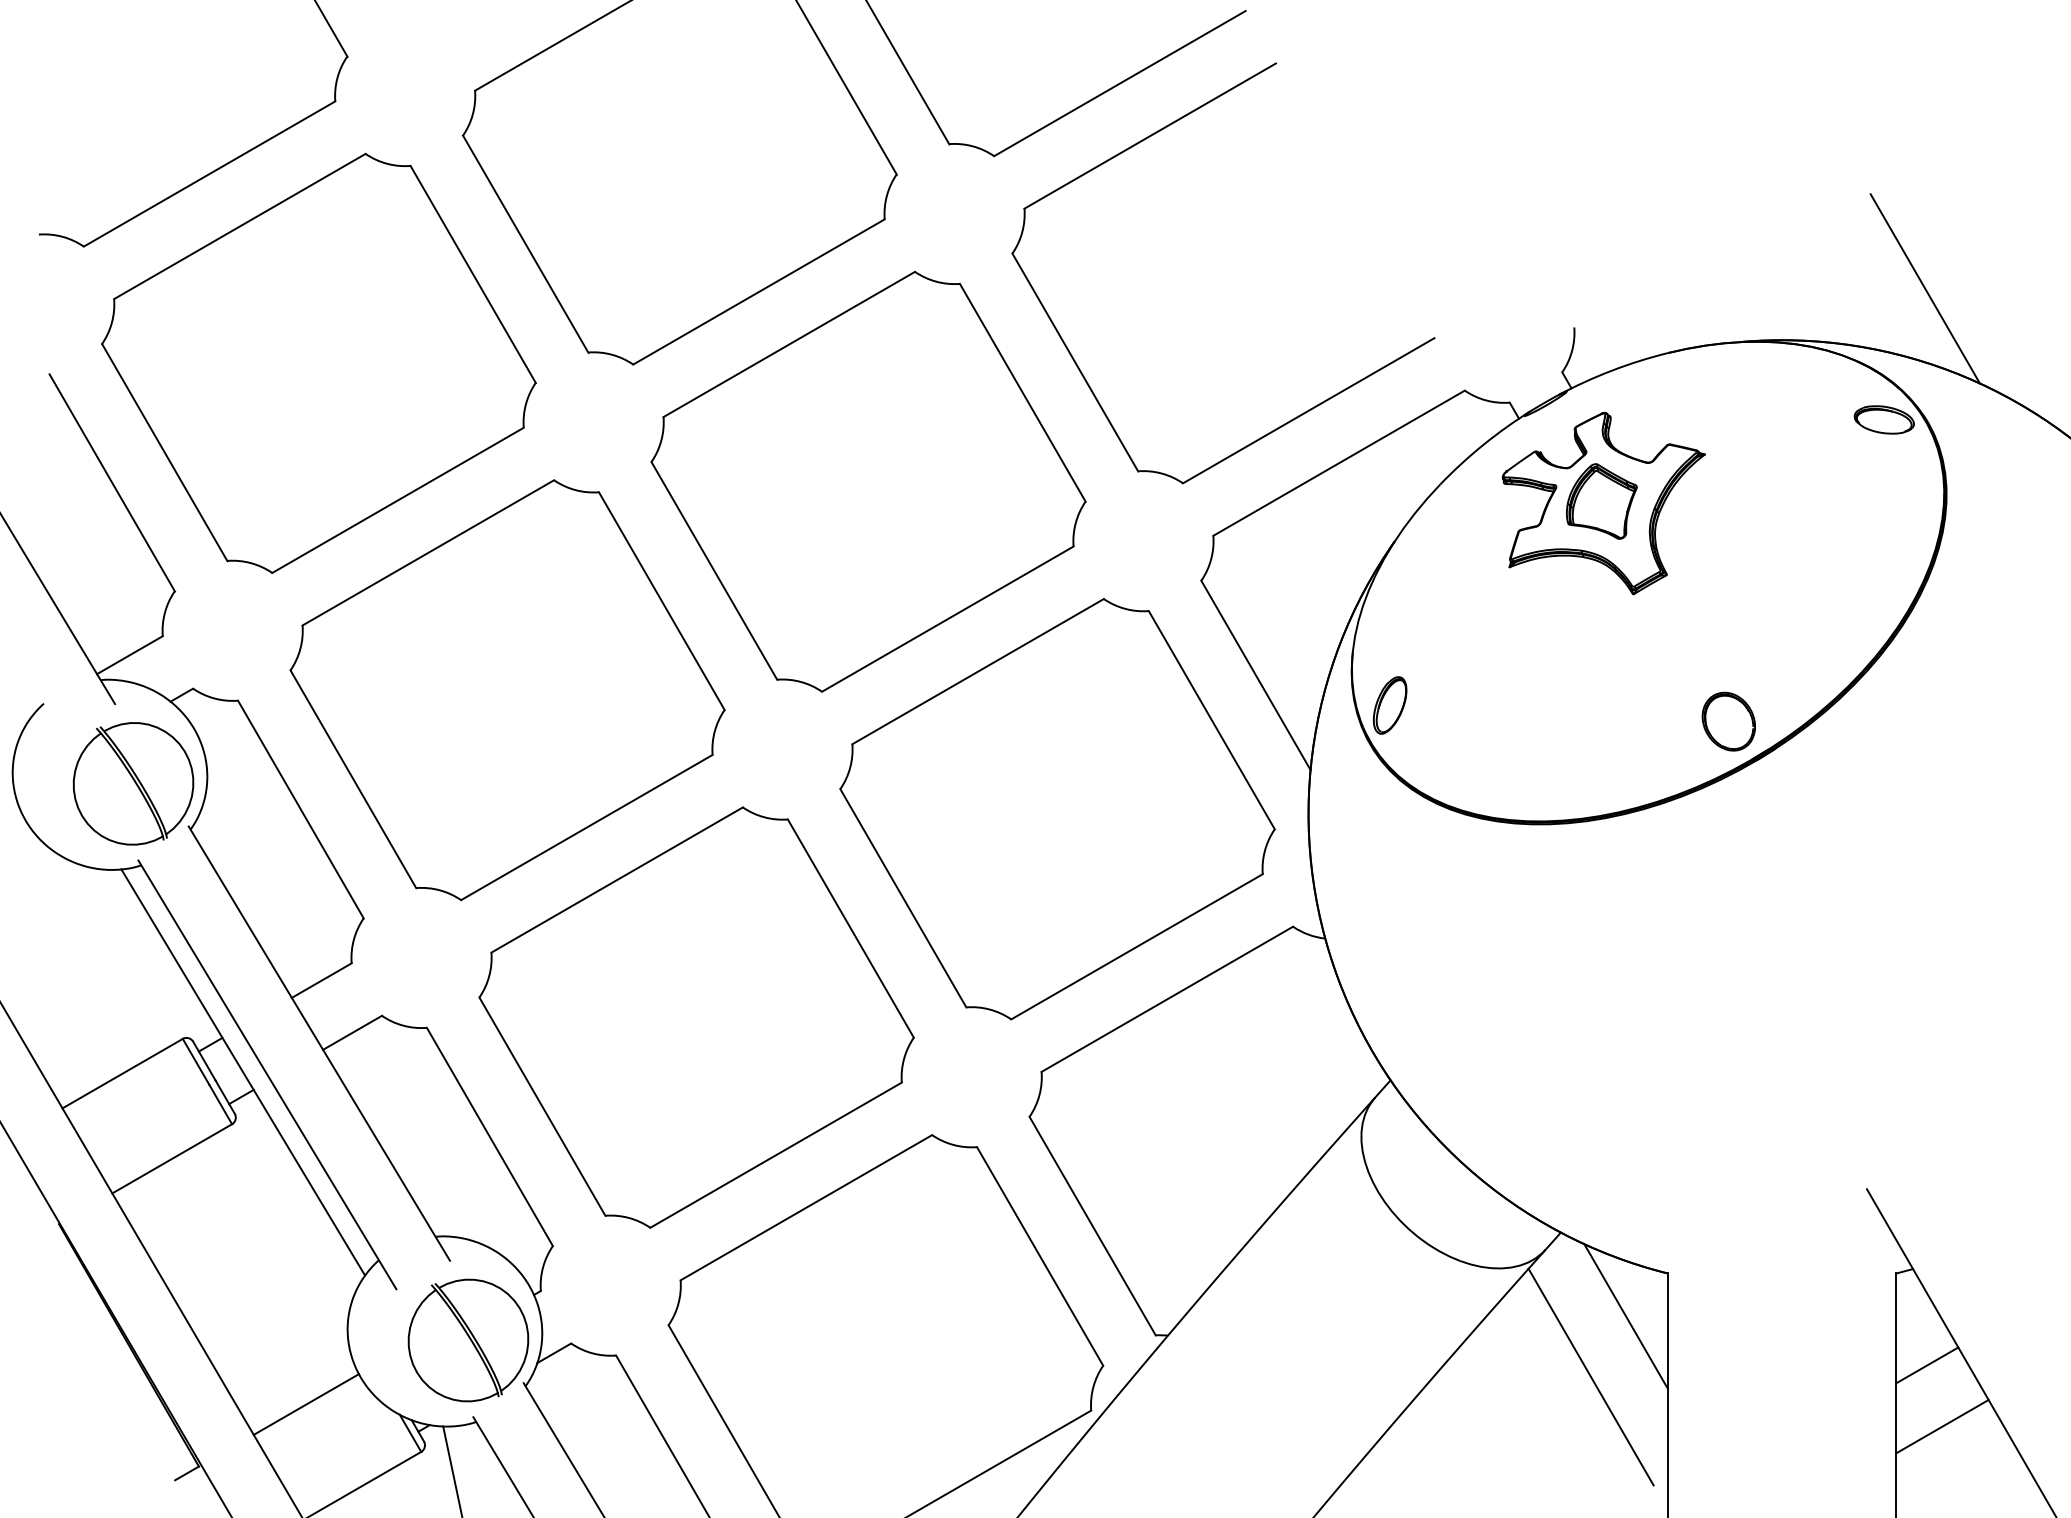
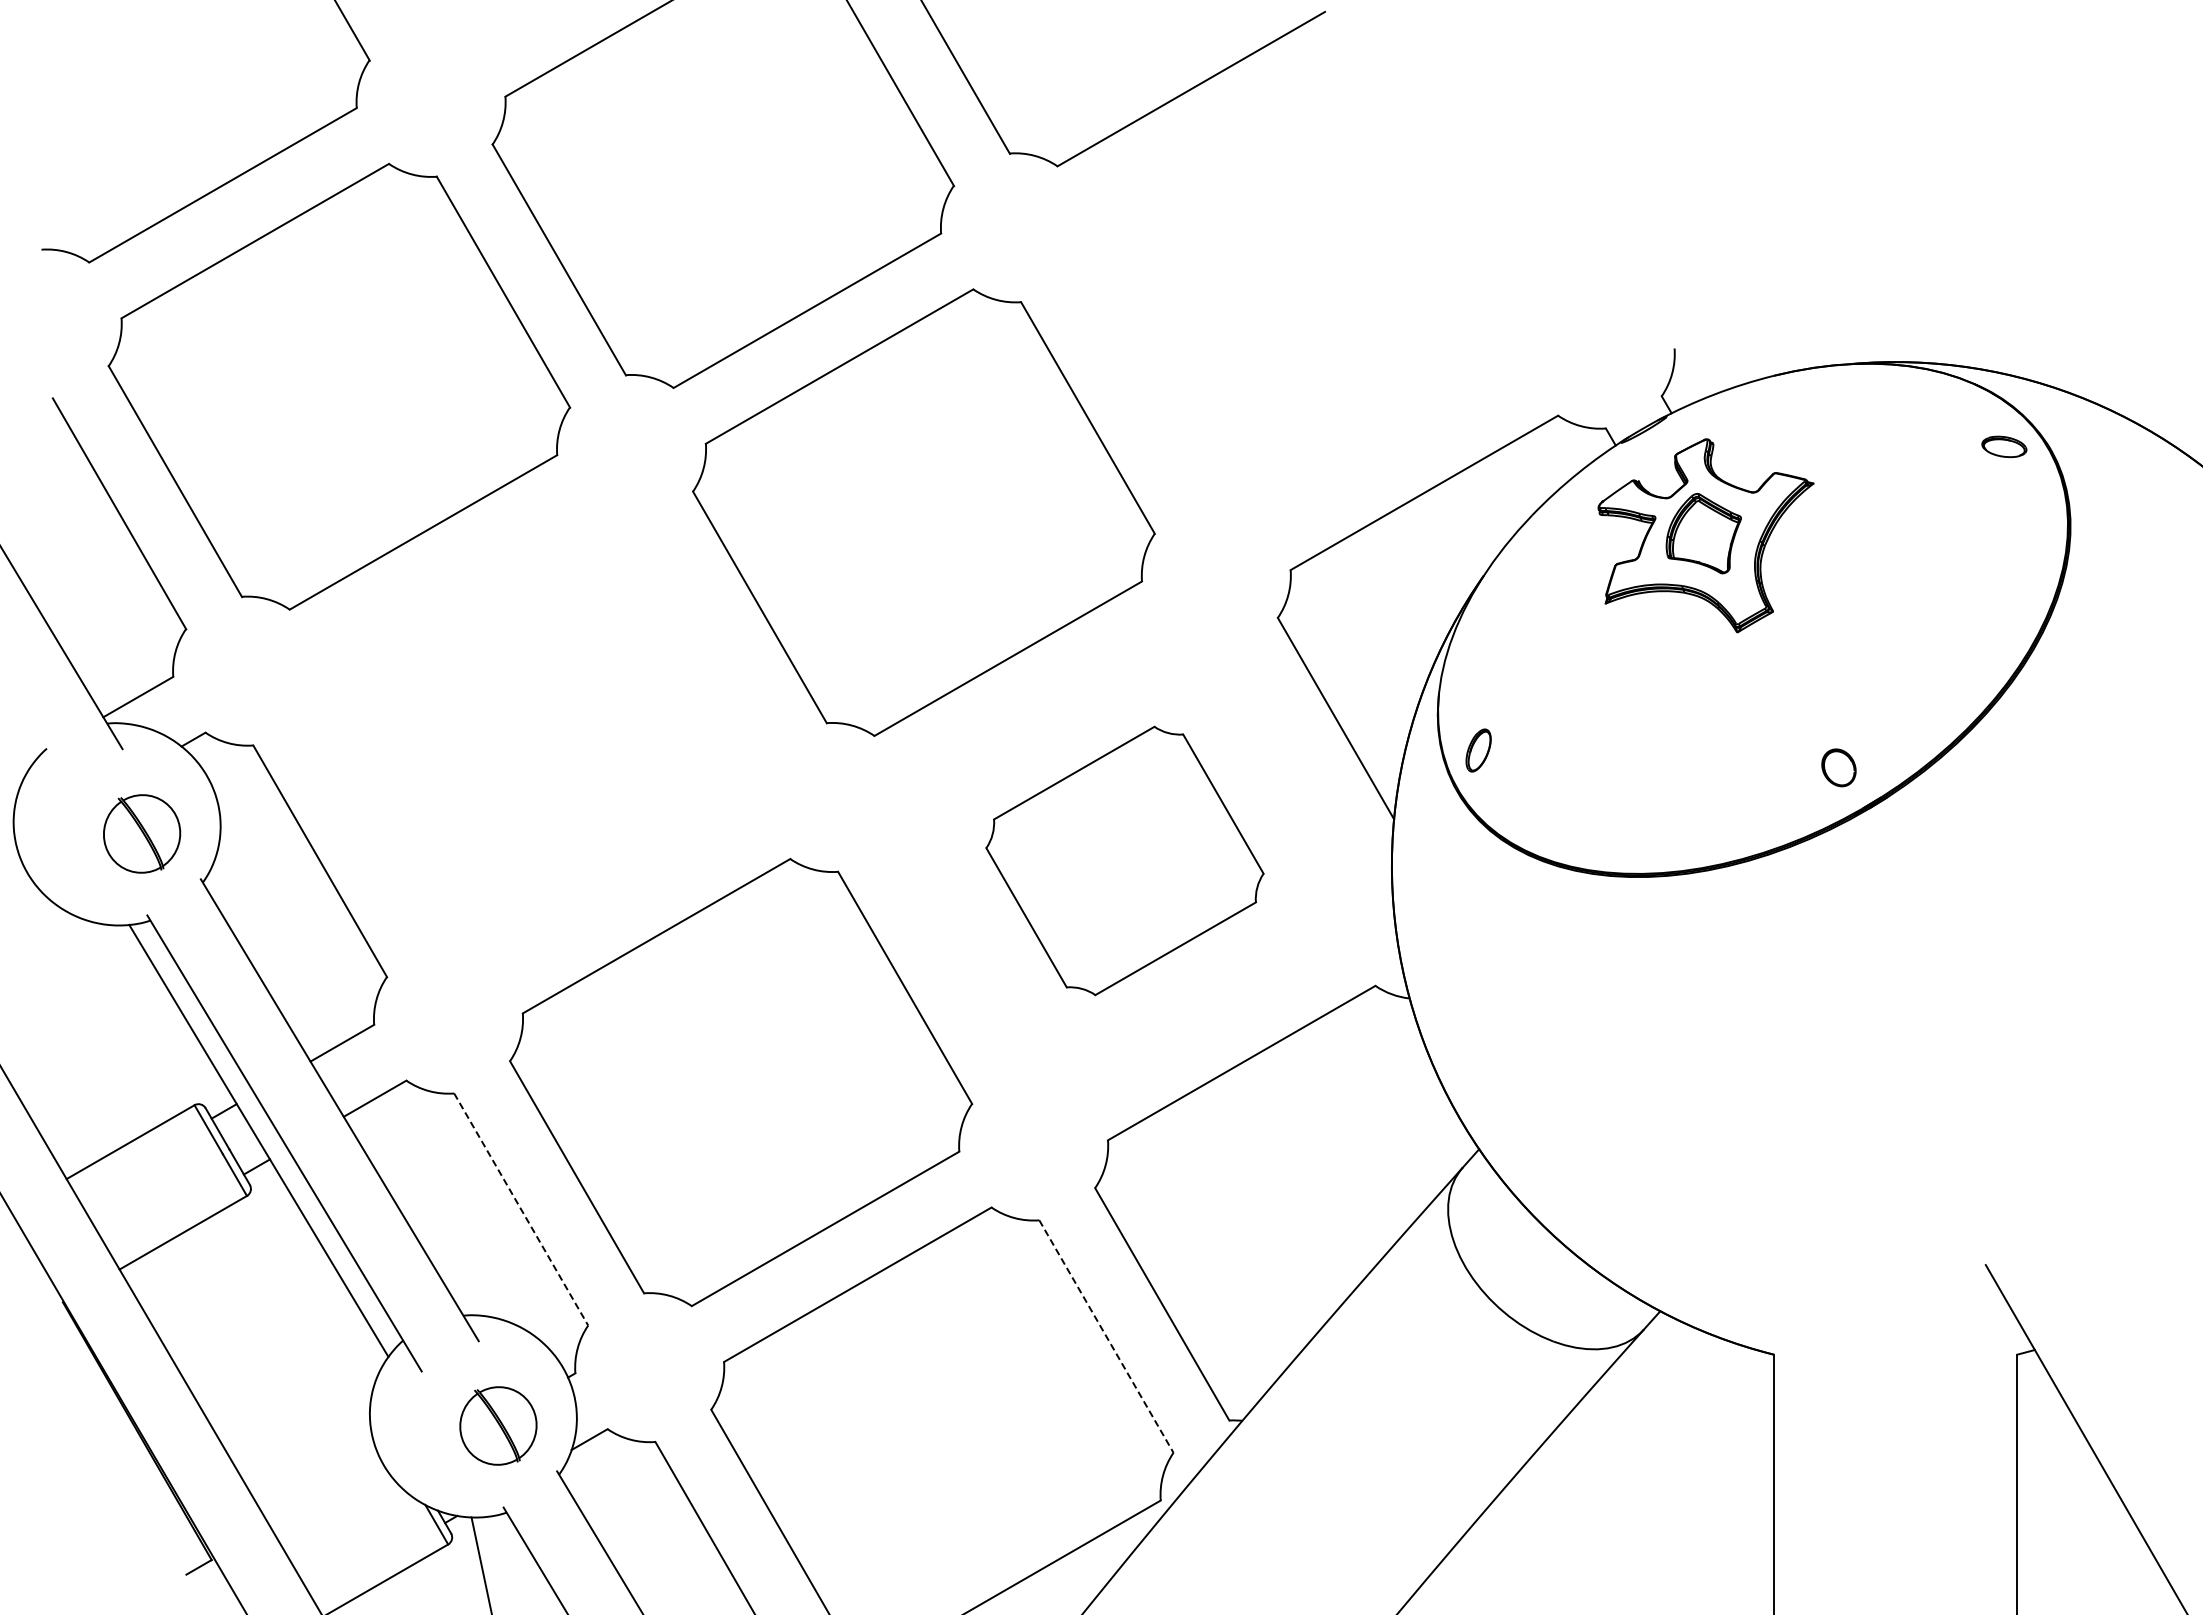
part: (1150, 137) -> (1223, 146), removed
line: (1924, 288) -> (2047, 307), removed
part: (1884, 419) -> (2004, 446), size x0.7
part: (507, 690) -> (539, 734), removed
part: (1389, 705) -> (1478, 750), size x0.7
part: (1728, 721) -> (1838, 767), size x0.6
part: (132, 783) -> (141, 833), size x0.6
part: (1057, 808) -> (1124, 860), size x0.6
line: (490, 1136) -> (521, 1209), solid -> dashed
line: (1040, 1257) -> (1106, 1337), solid -> dashed
line: (1625, 1316) -> (1729, 1400), removed
part: (468, 1340) -> (498, 1425), size x0.6
line: (1927, 1365) -> (2050, 1452), removed
line: (1590, 1376) -> (1691, 1464), removed
line: (305, 1403) -> (325, 1493), removed
line: (1942, 1426) -> (2066, 1517), removed

